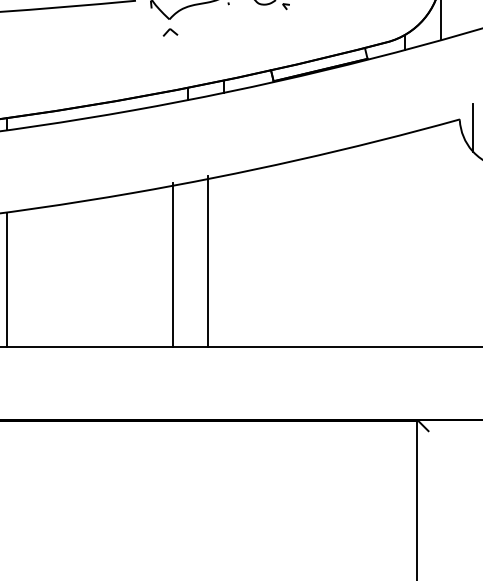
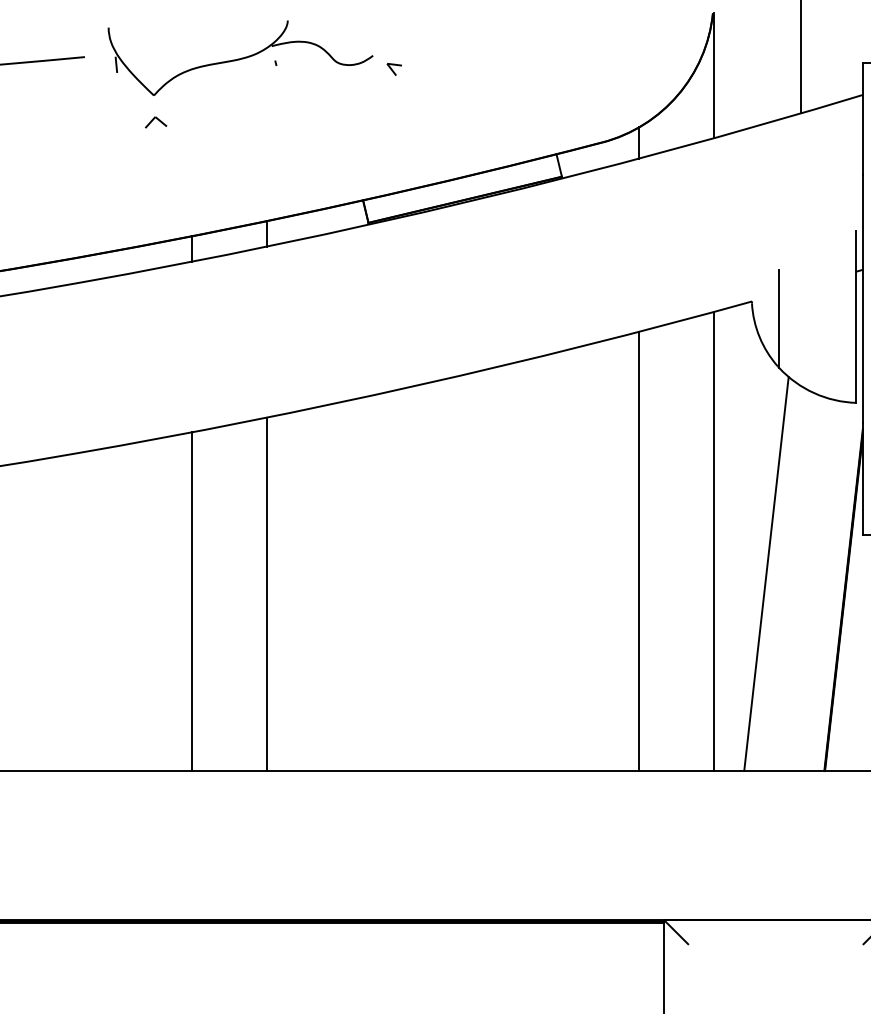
part: (170, 32) -> (156, 122), size x0.71
line: (441, 235) -> (714, 540), added
line: (405, 240) -> (640, 550), added
line: (466, 251) -> (765, 573), added
line: (208, 261) -> (267, 594), moved
line: (172, 264) -> (191, 600), moved

